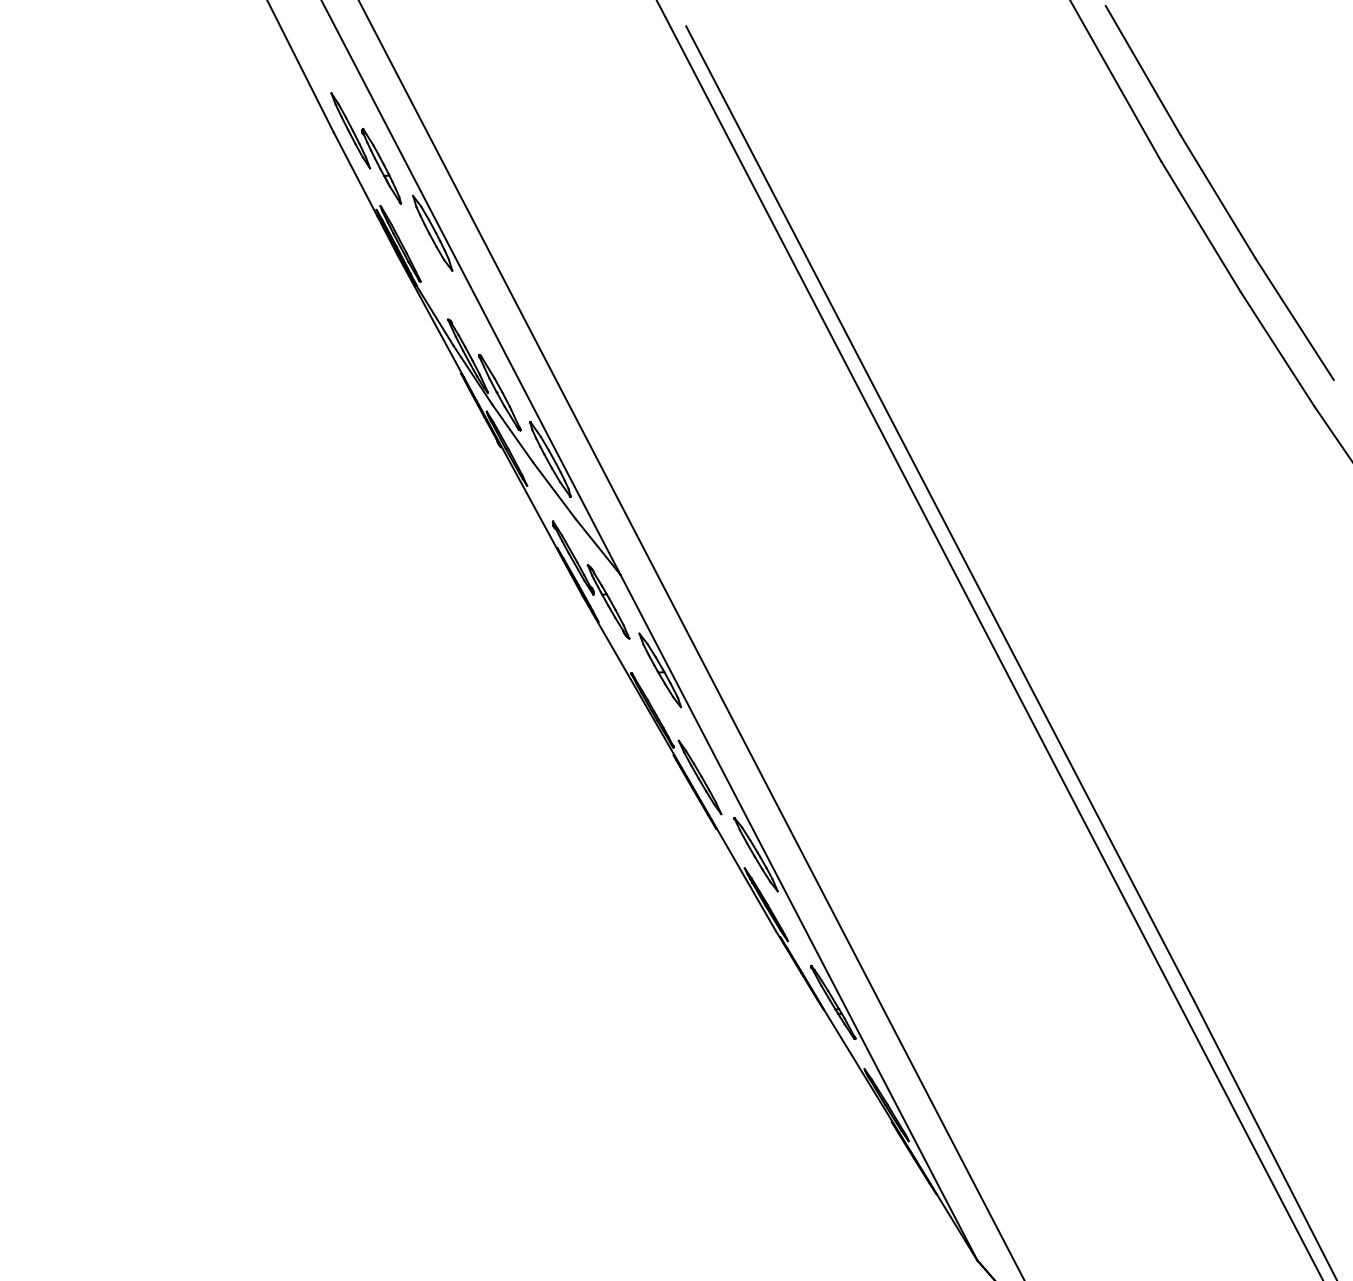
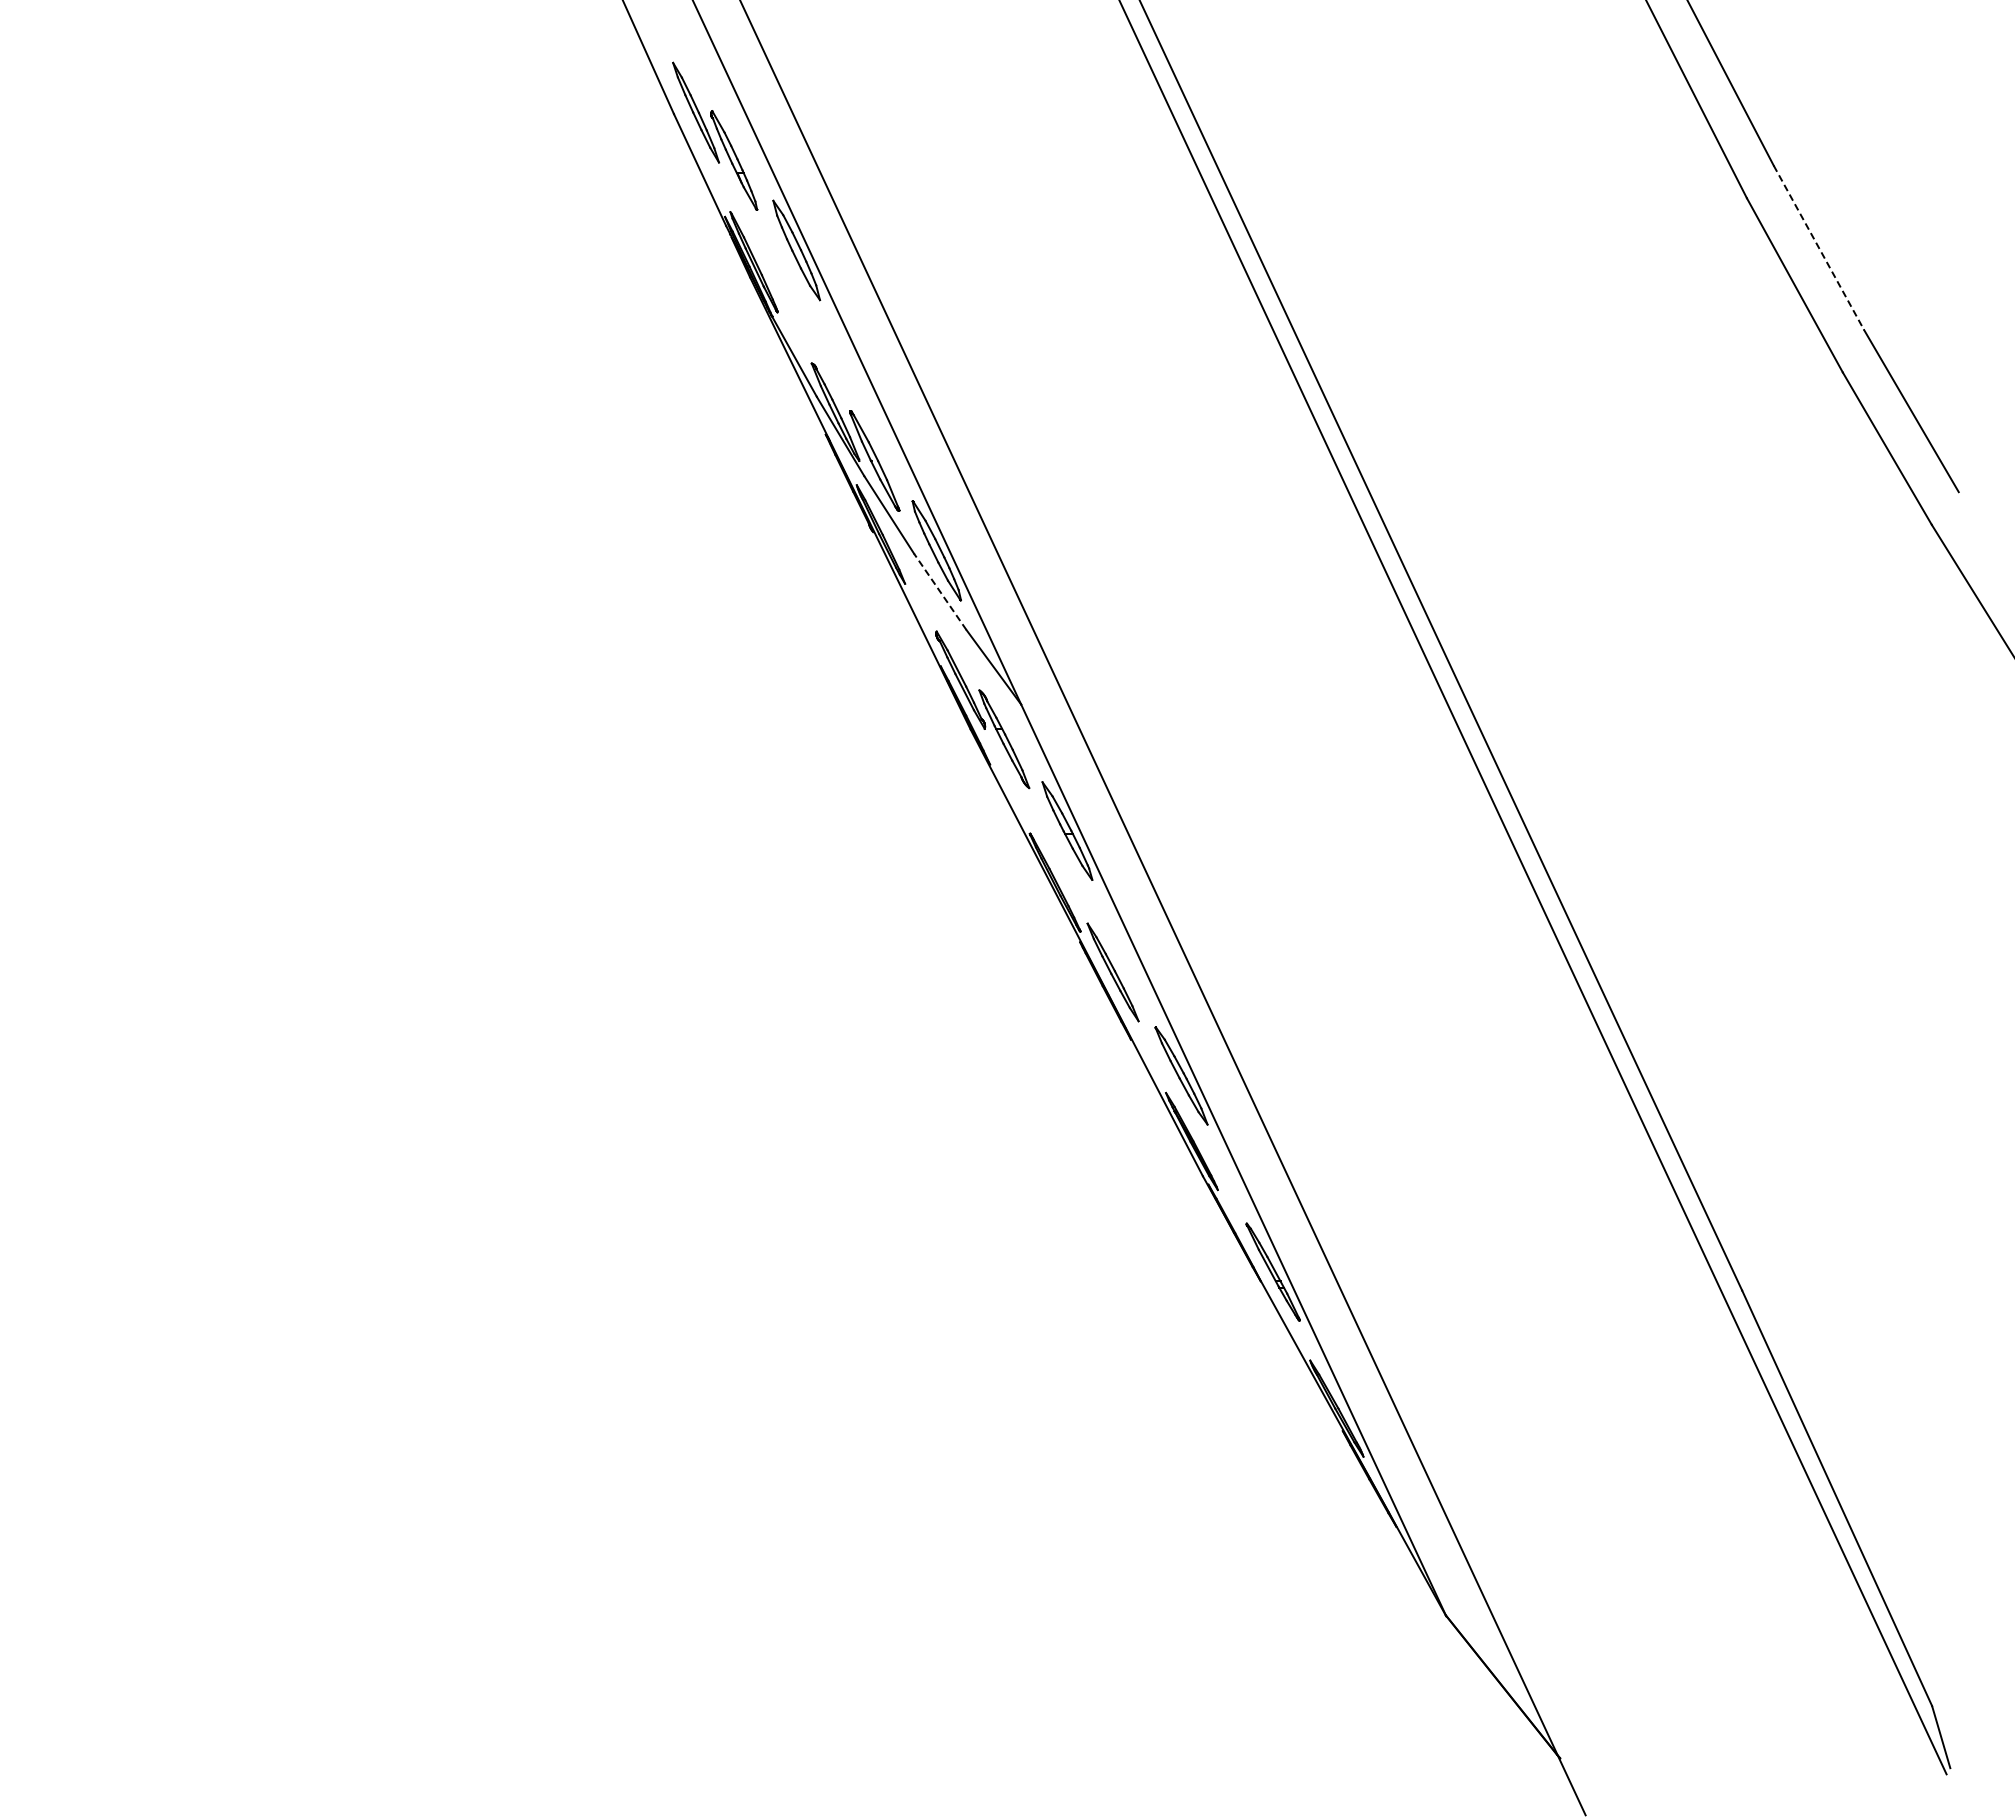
line: (1217, 196) -> (1818, 247), solid -> dashed
line: (554, 490) -> (940, 591), solid -> dashed

